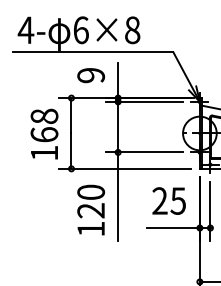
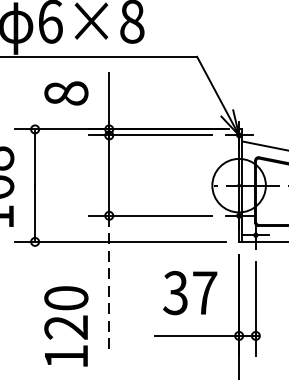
text: (91, 75) -> (66, 93), 9 -> 8
line: (118, 197) -> (109, 287), solid -> dashed
text: (169, 200) -> (190, 292), 25 -> 37
text: (91, 209) -> (66, 325), moved

